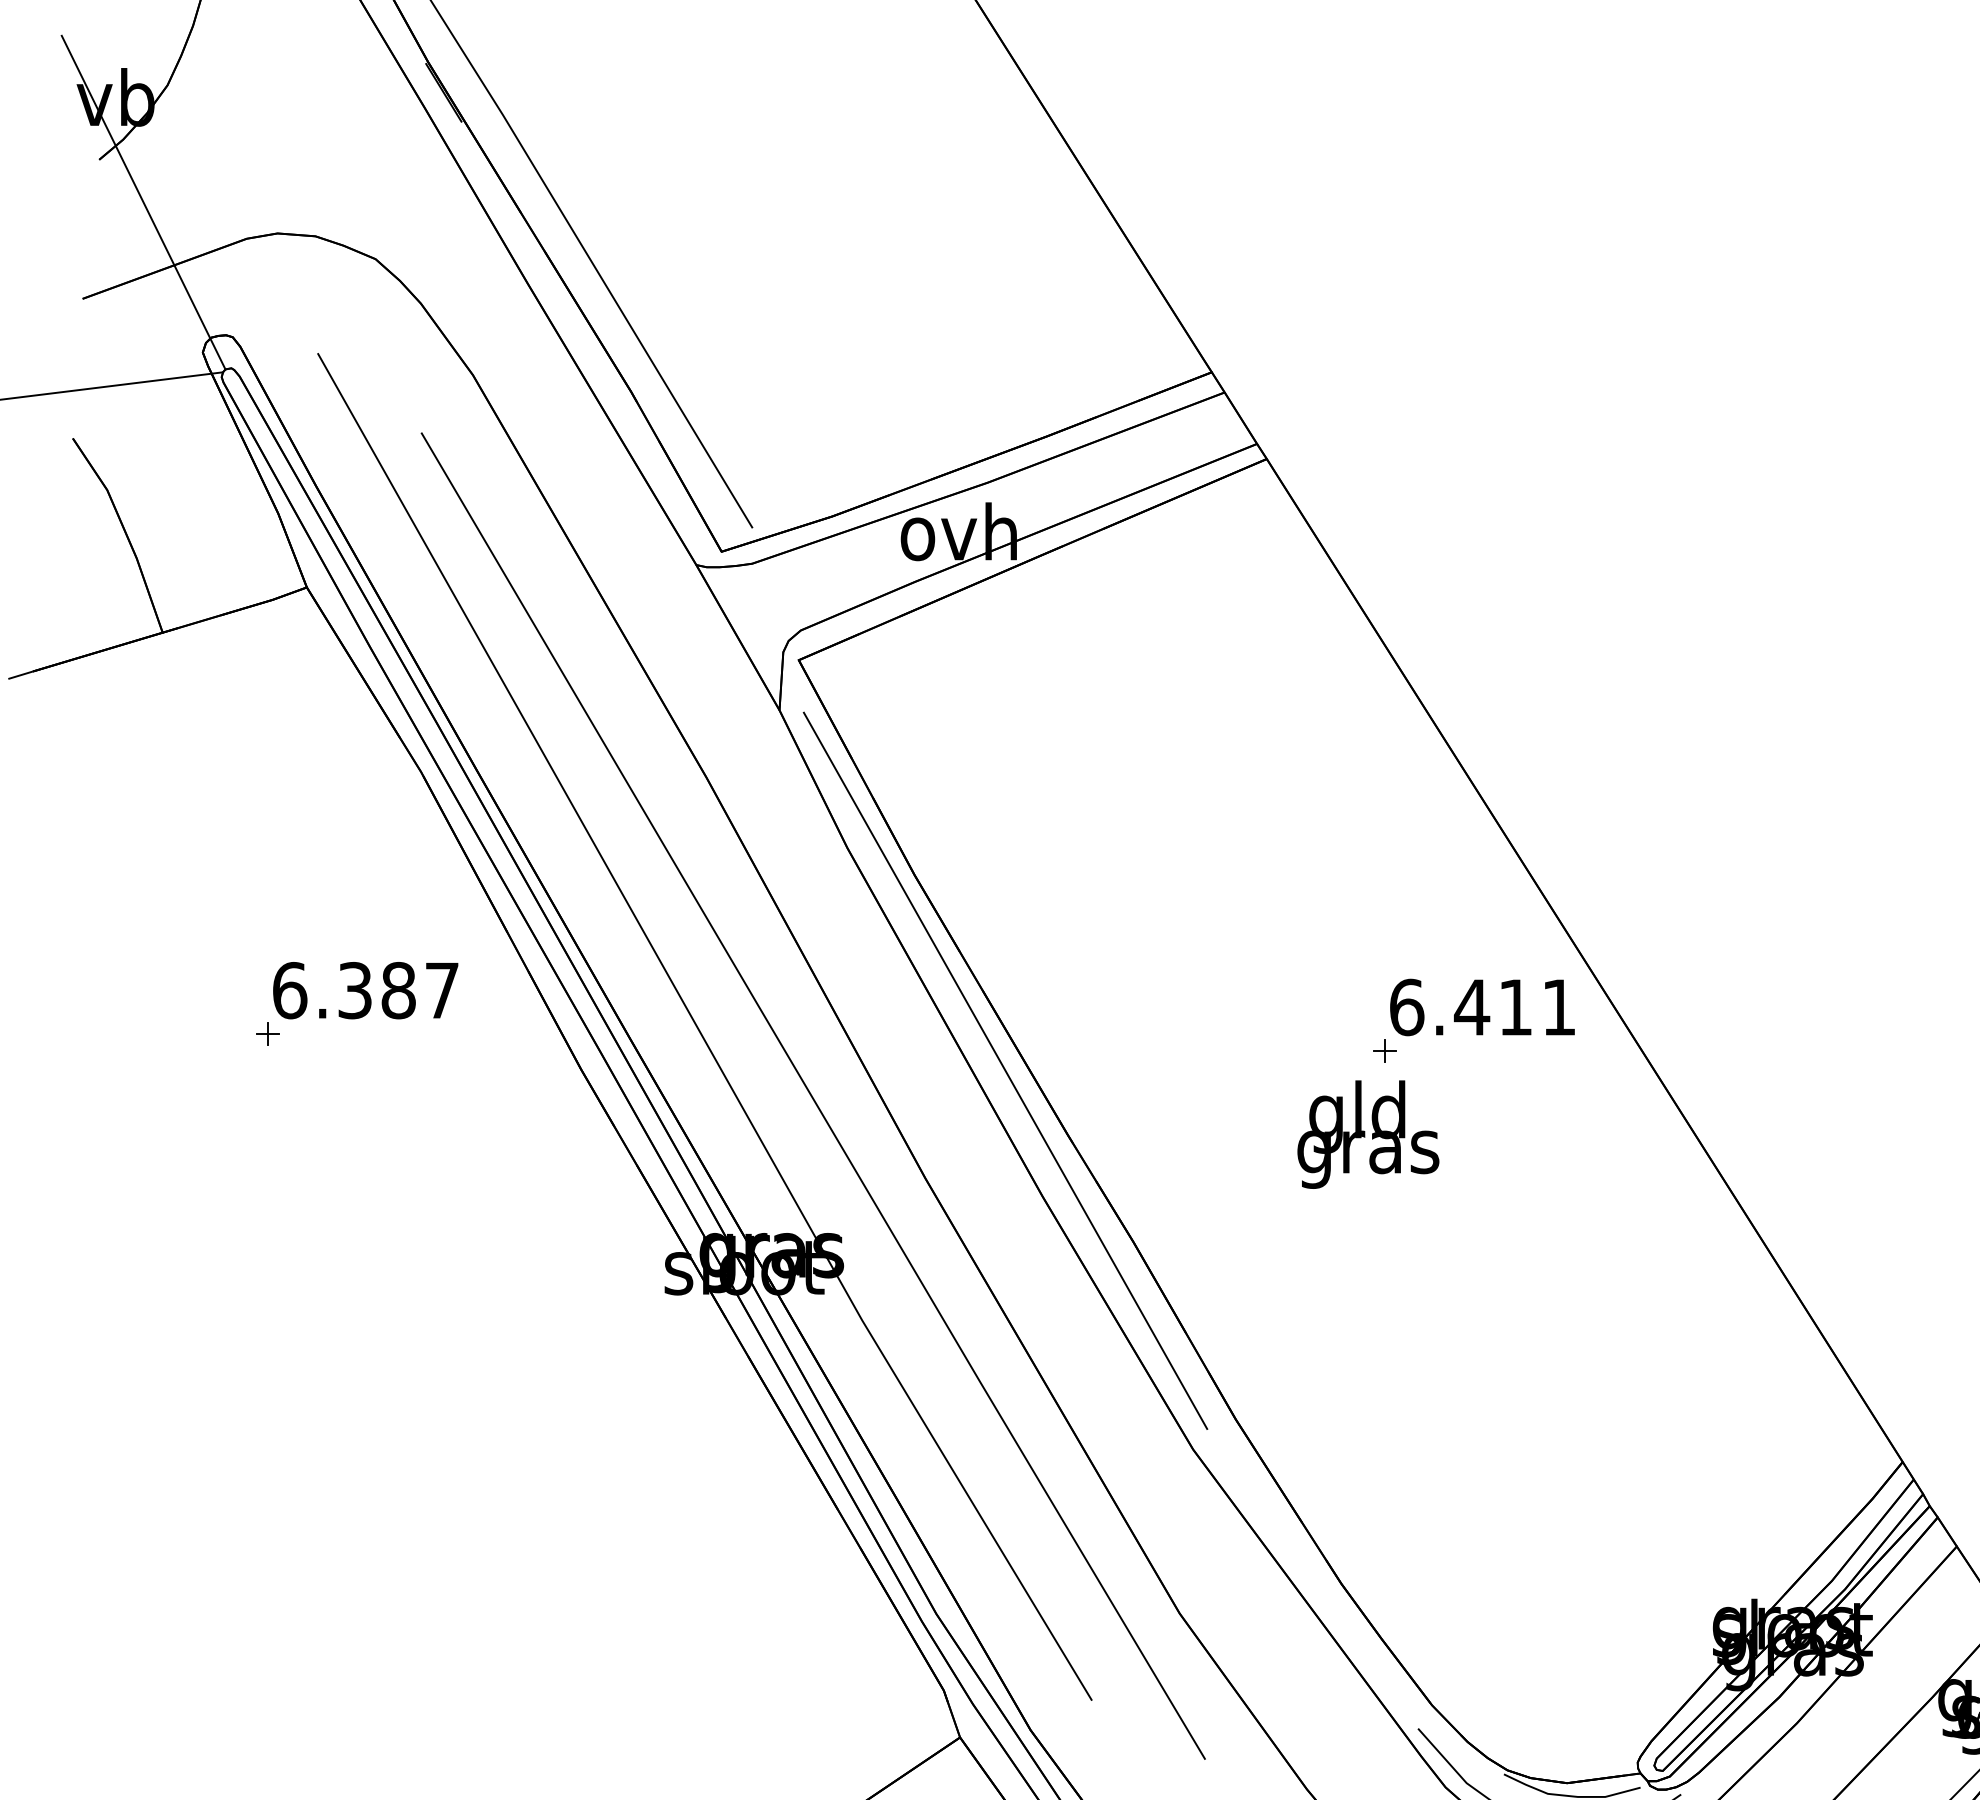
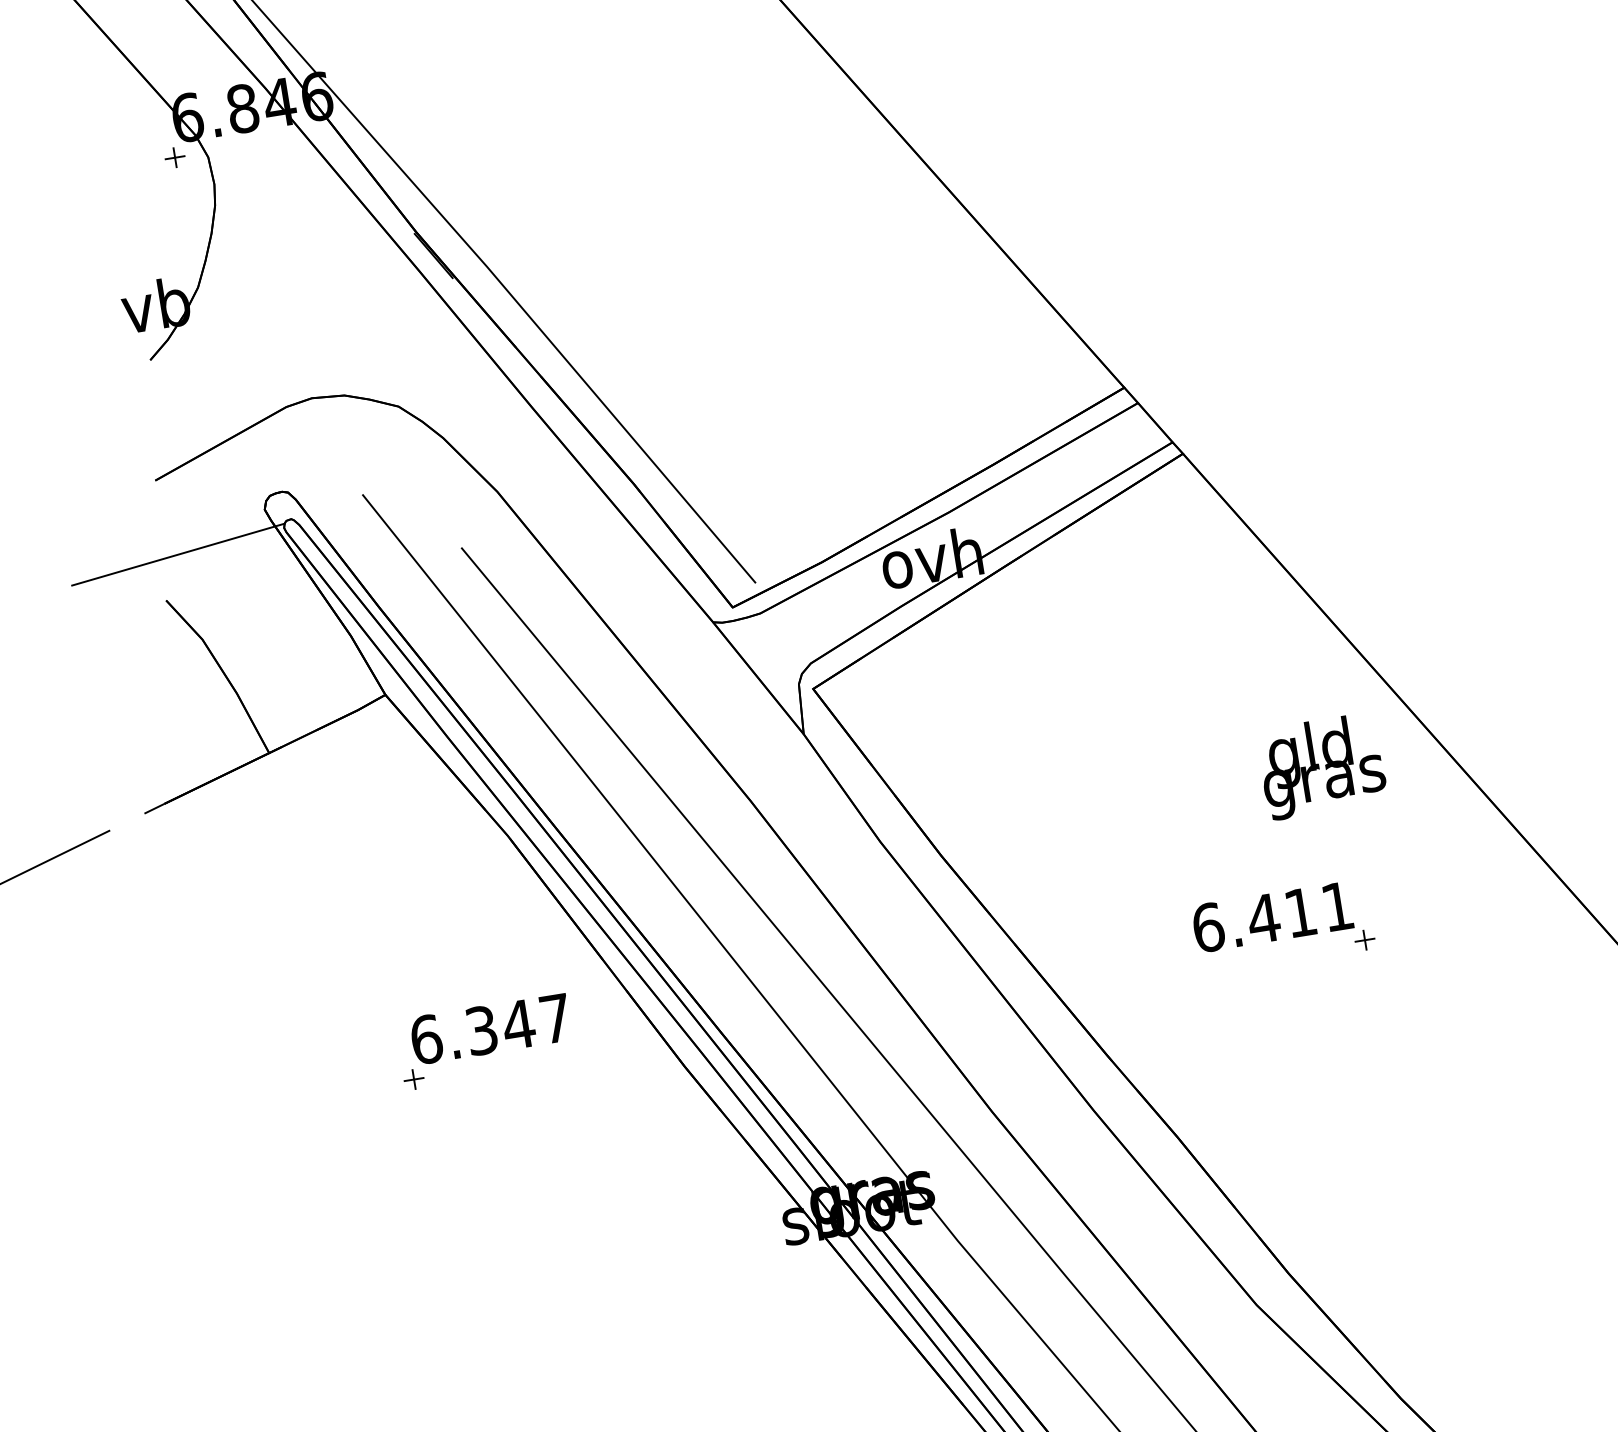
line: (143, 202) -> (193, 390), removed
text: (398, 990) -> (518, 1024), 6.387 -> 6.347
text: (1482, 1007) -> (1272, 917), moved
line: (1005, 1070) -> (1045, 1008), removed
text: (1368, 1134) -> (1322, 766), moved

